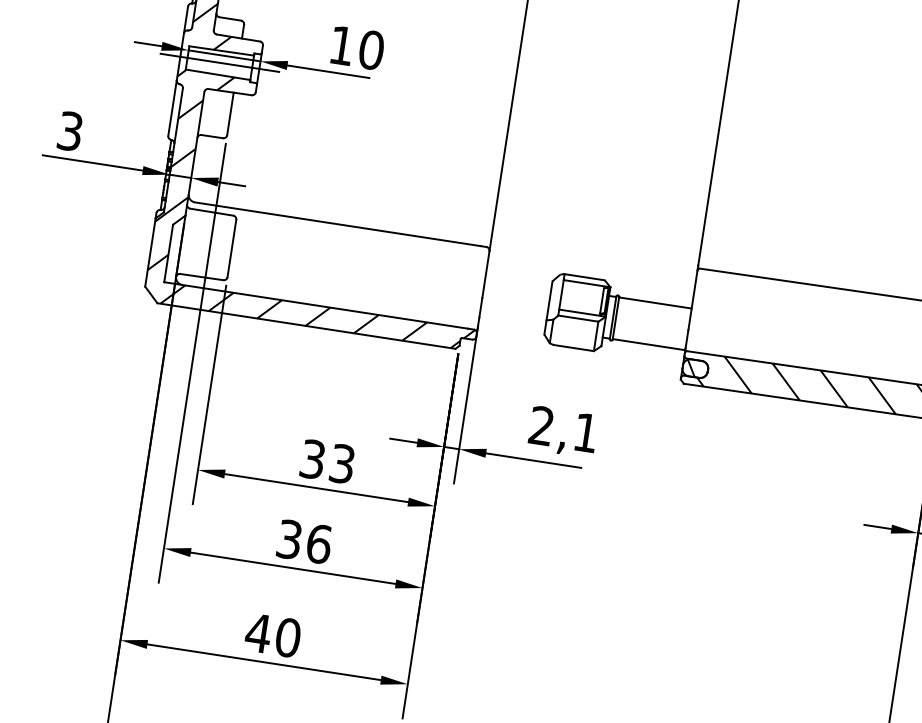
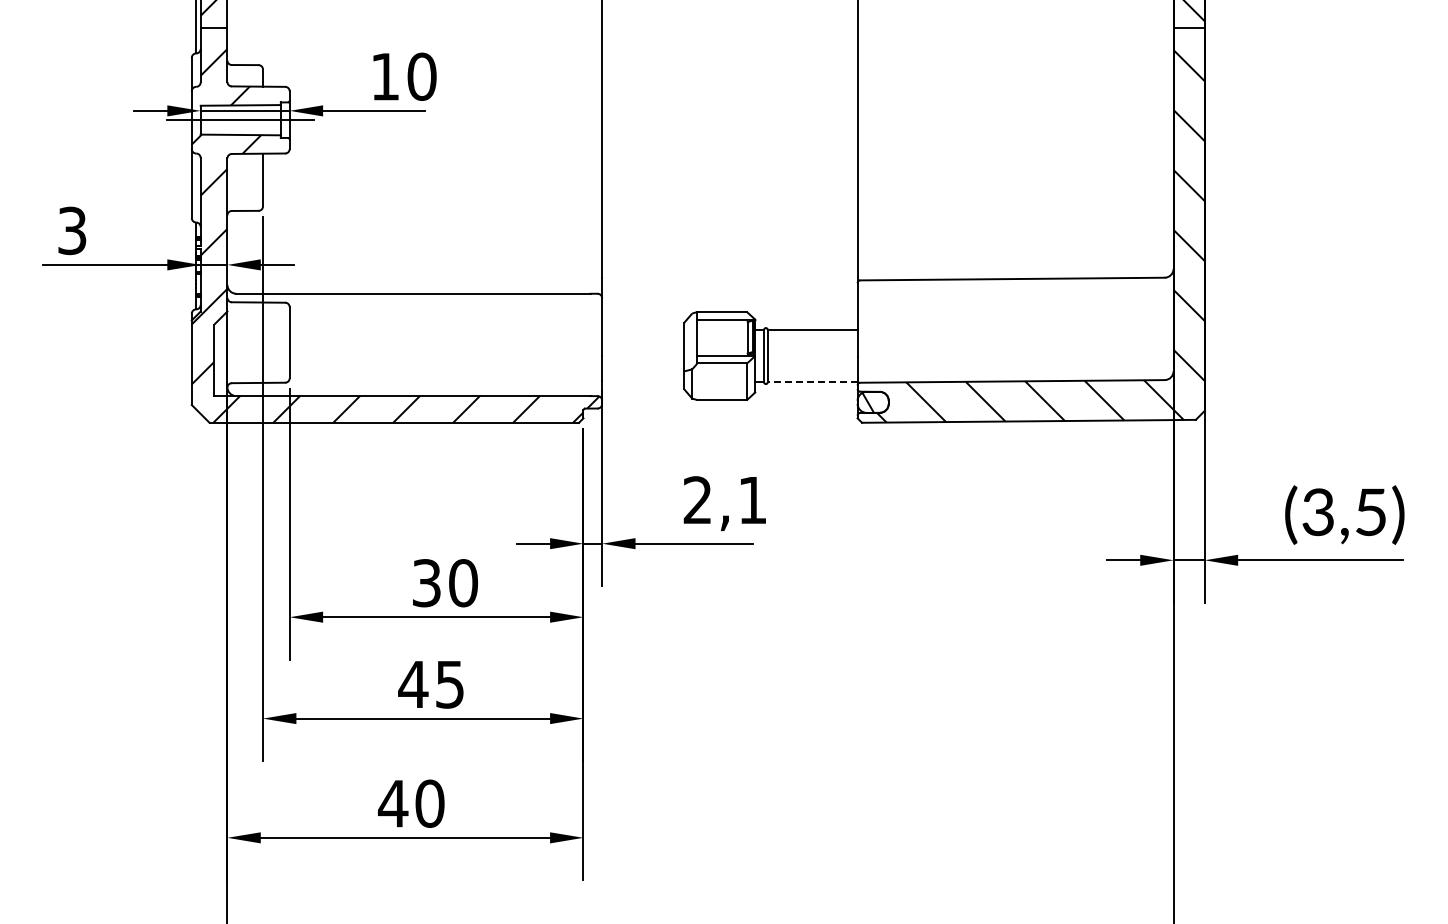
line: (648, 344) -> (812, 381), solid -> dashed
text: (342, 464) -> (463, 583), 33 -> 30
text: (304, 541) -> (431, 684), 36 -> 45

